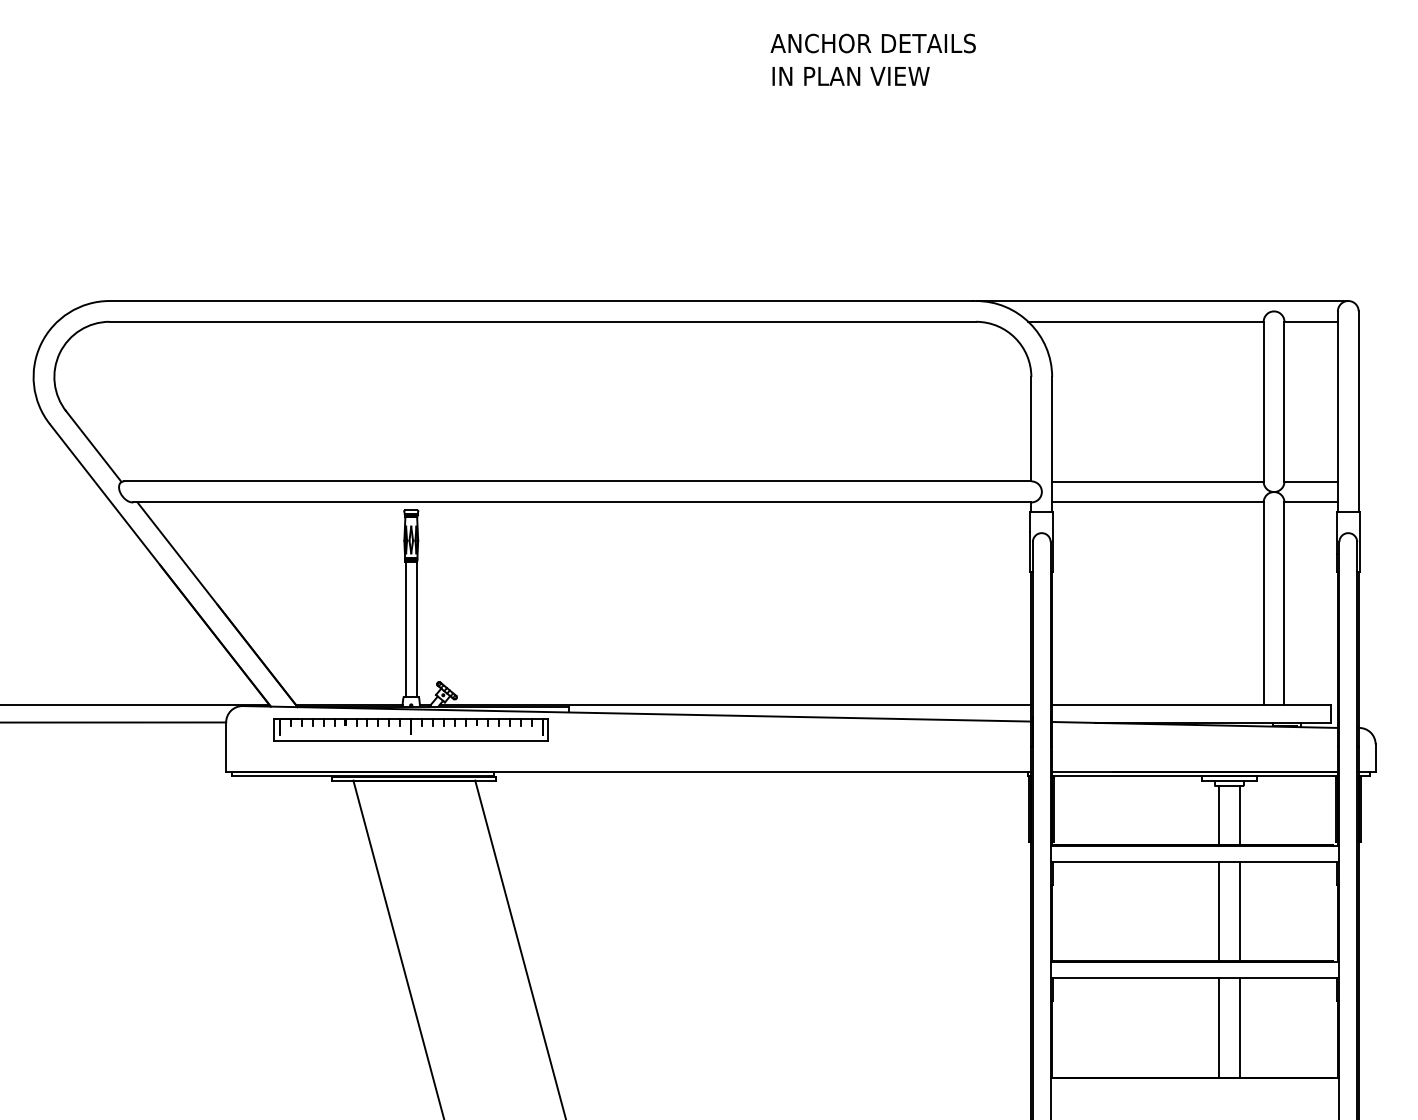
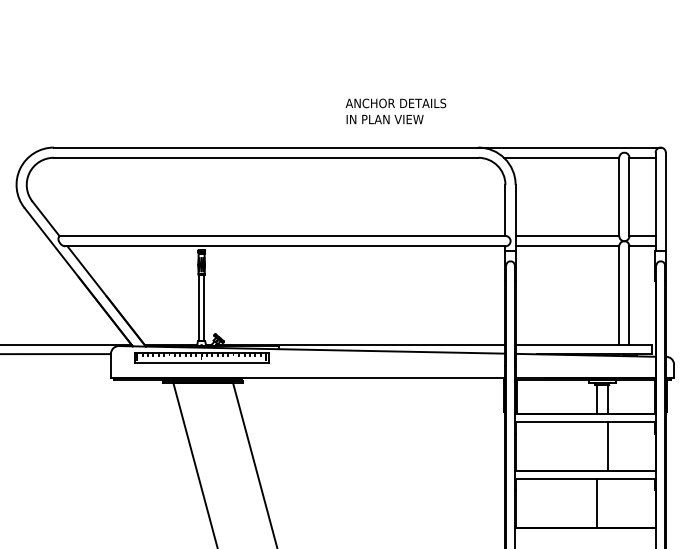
text: (872, 59) -> (395, 111), moved
line: (1219, 911) -> (597, 446), removed
line: (1239, 1027) -> (607, 503), removed

